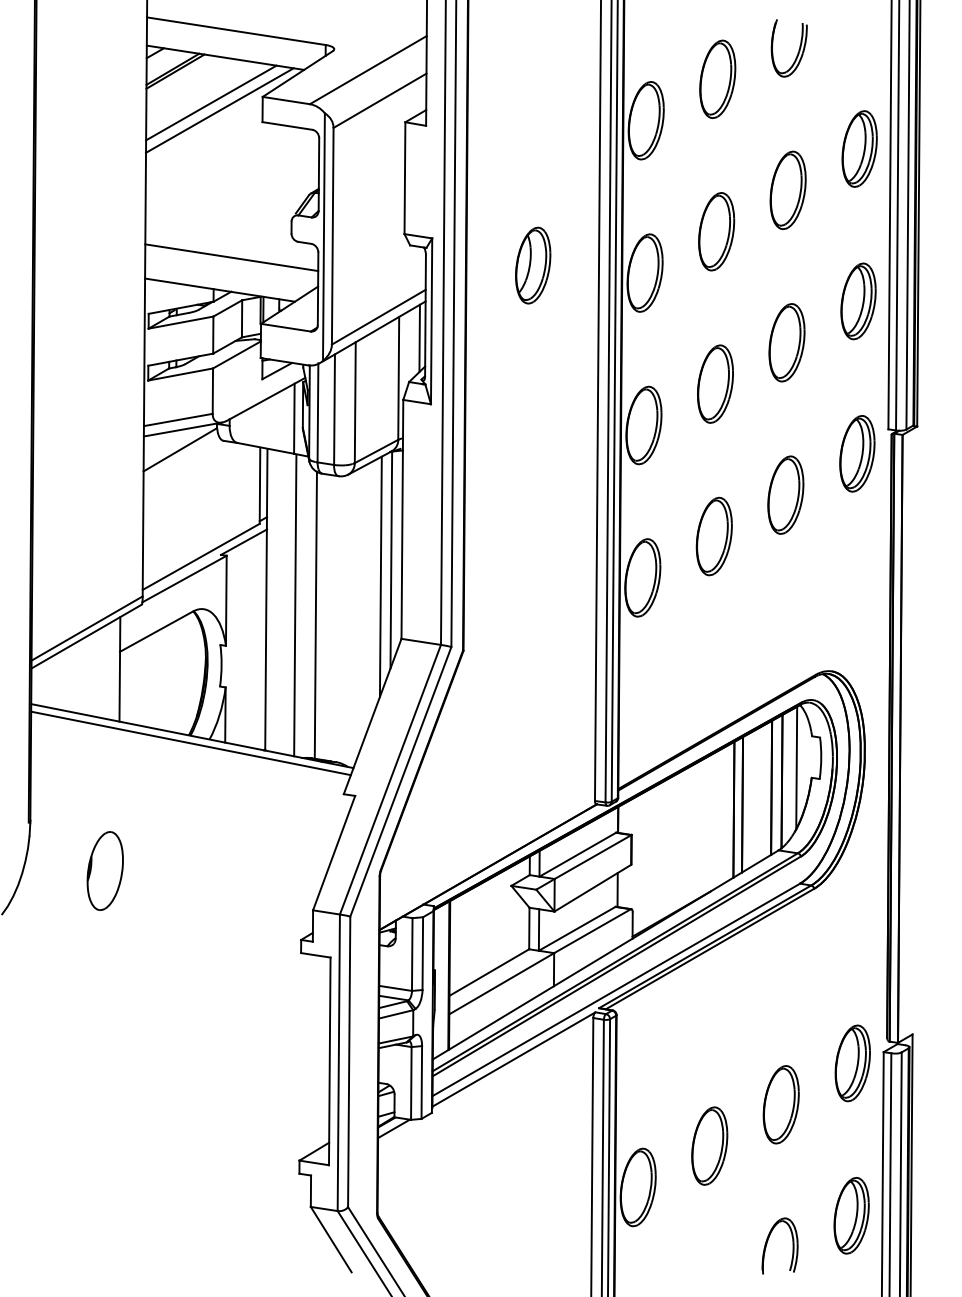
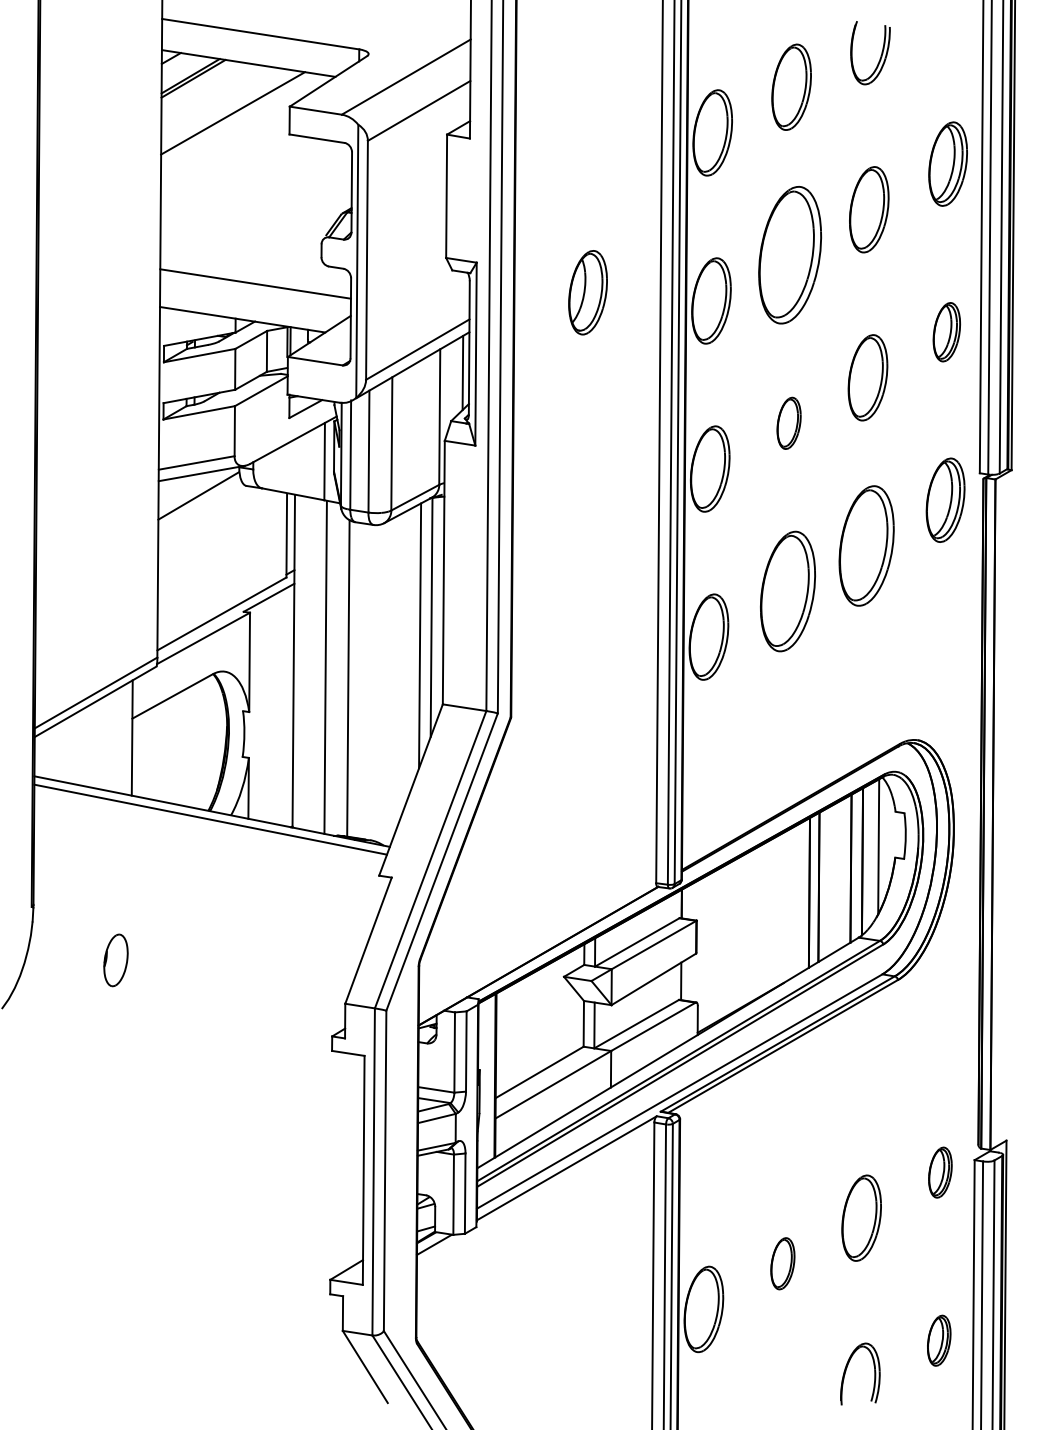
line: (219, 110) -> (242, 121), removed
part: (716, 231) -> (790, 255), size x1.6
part: (858, 301) -> (946, 332), size x0.7
part: (715, 383) -> (789, 422), size x0.6
part: (785, 494) -> (866, 545), size x1.4
part: (713, 536) -> (786, 591), size x1.4
part: (104, 870) -> (115, 959), size x0.6
part: (852, 1063) -> (940, 1172), size x0.6
part: (709, 1145) -> (782, 1263), size x0.6
part: (851, 1215) -> (939, 1340), size x0.6

